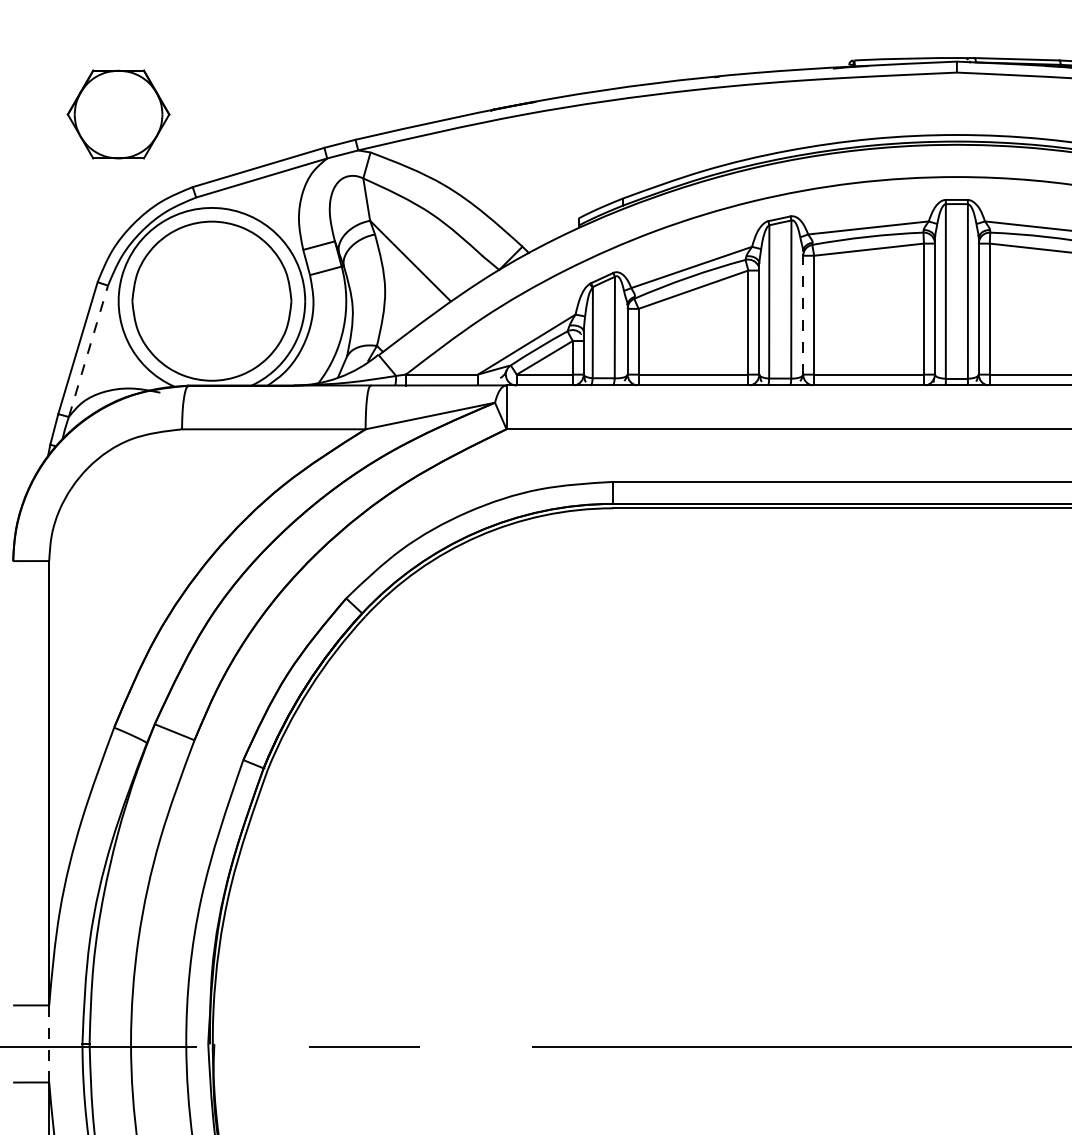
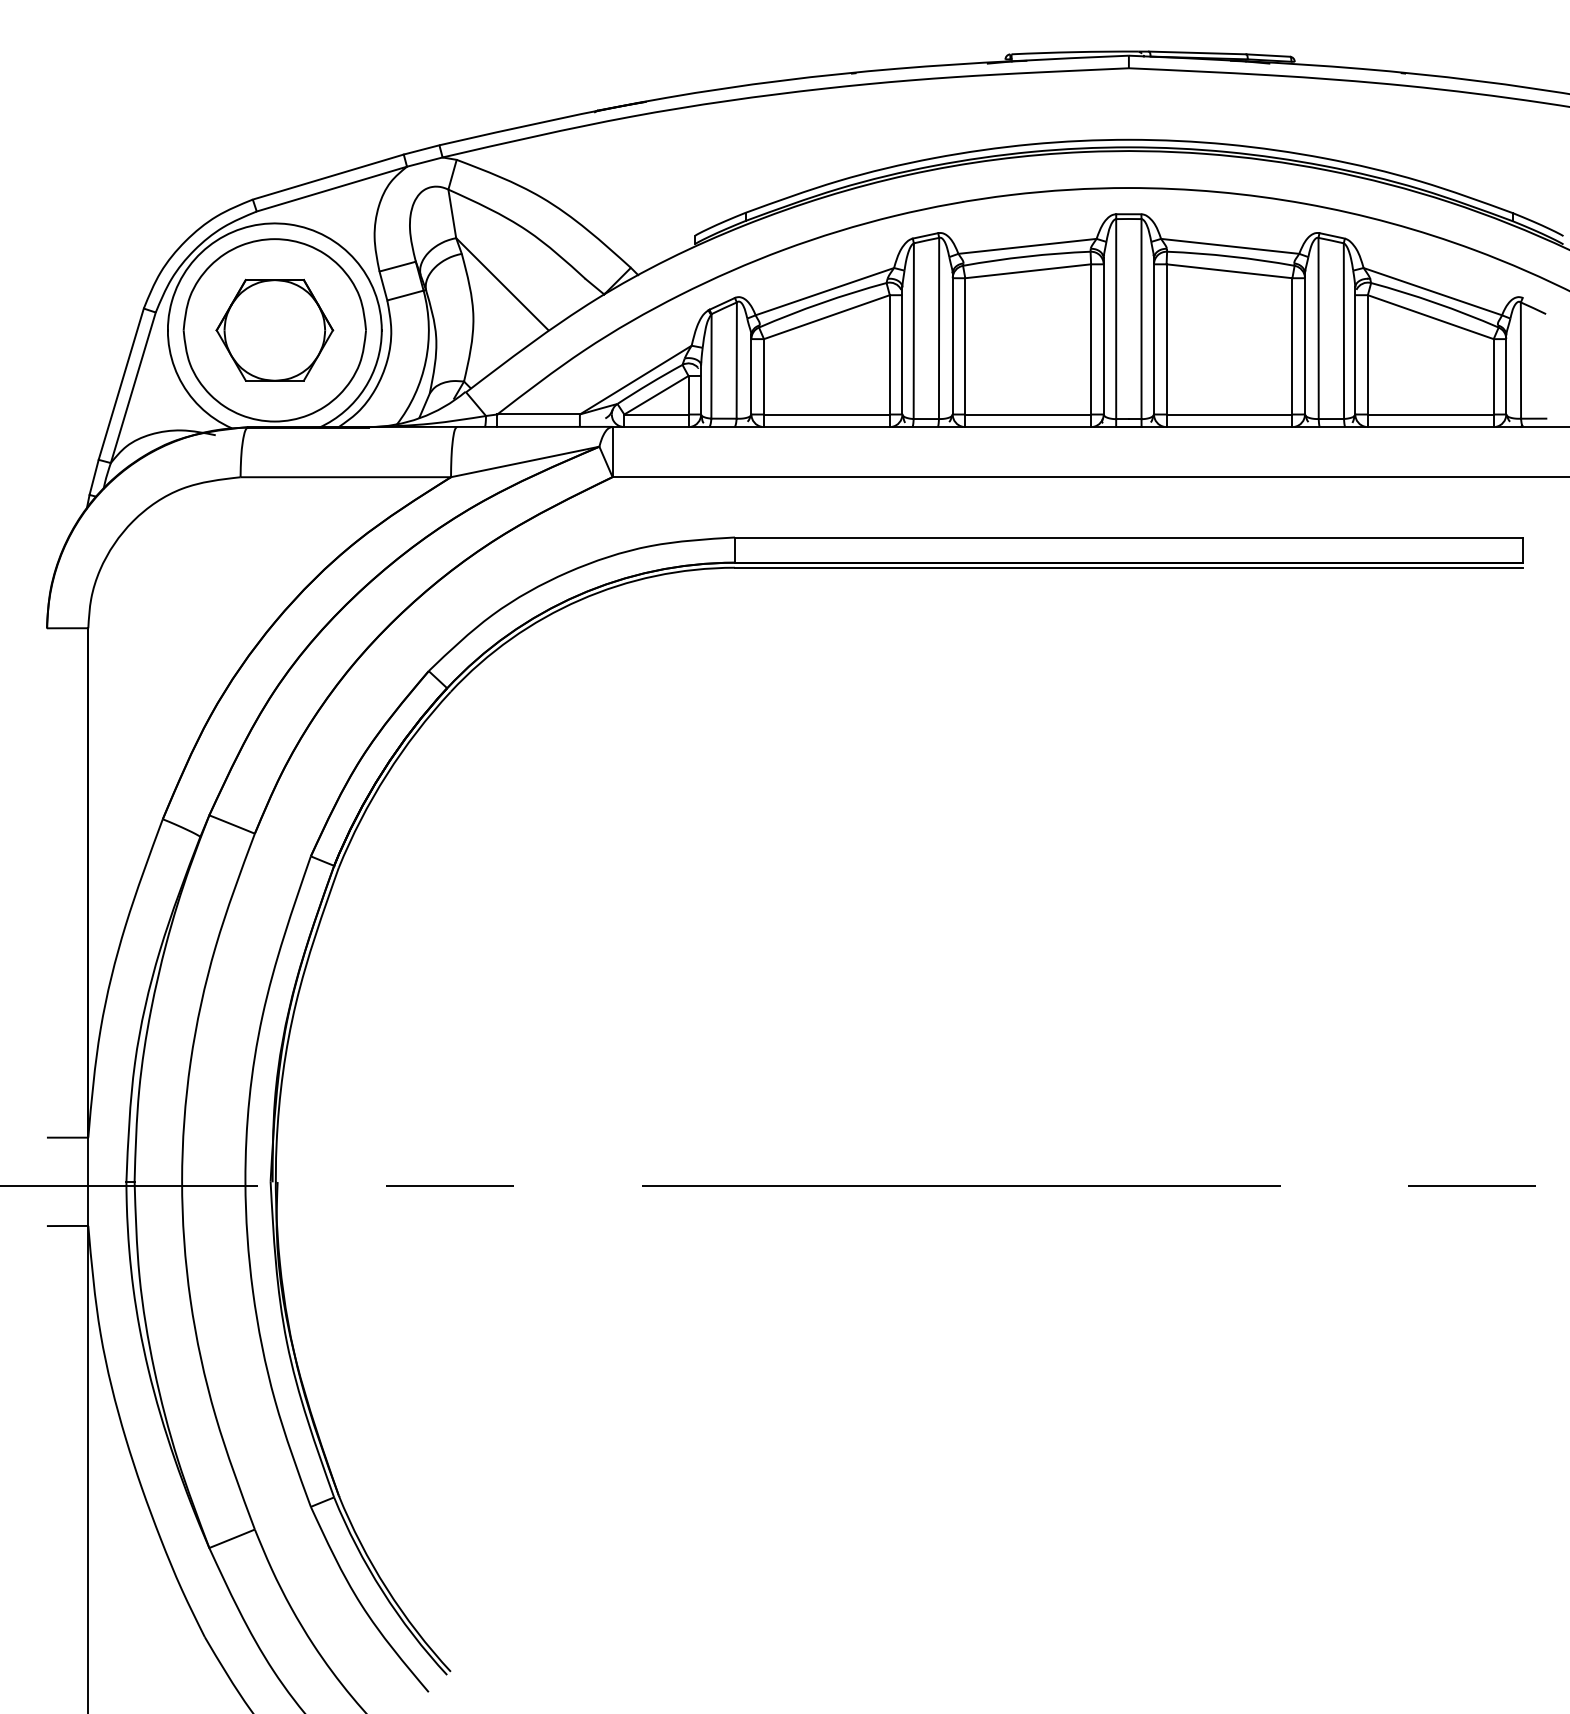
part: (118, 113) -> (274, 329), moved
line: (803, 312) -> (952, 343), dashed -> solid
line: (88, 351) -> (133, 387), dashed -> solid
line: (49, 1043) -> (88, 1181), dashed -> solid

